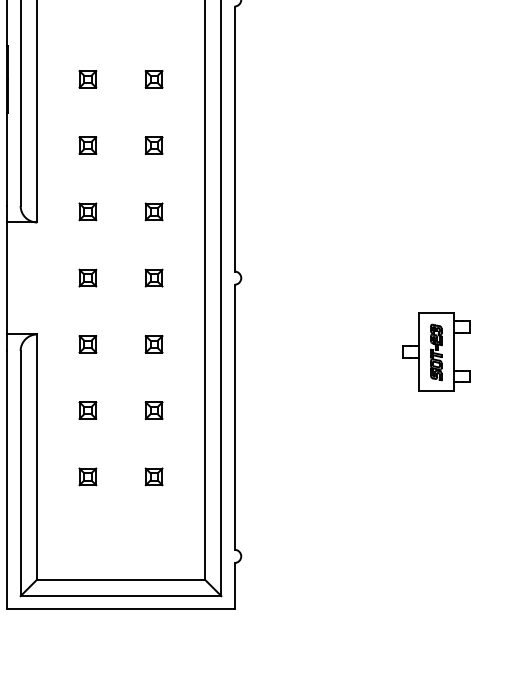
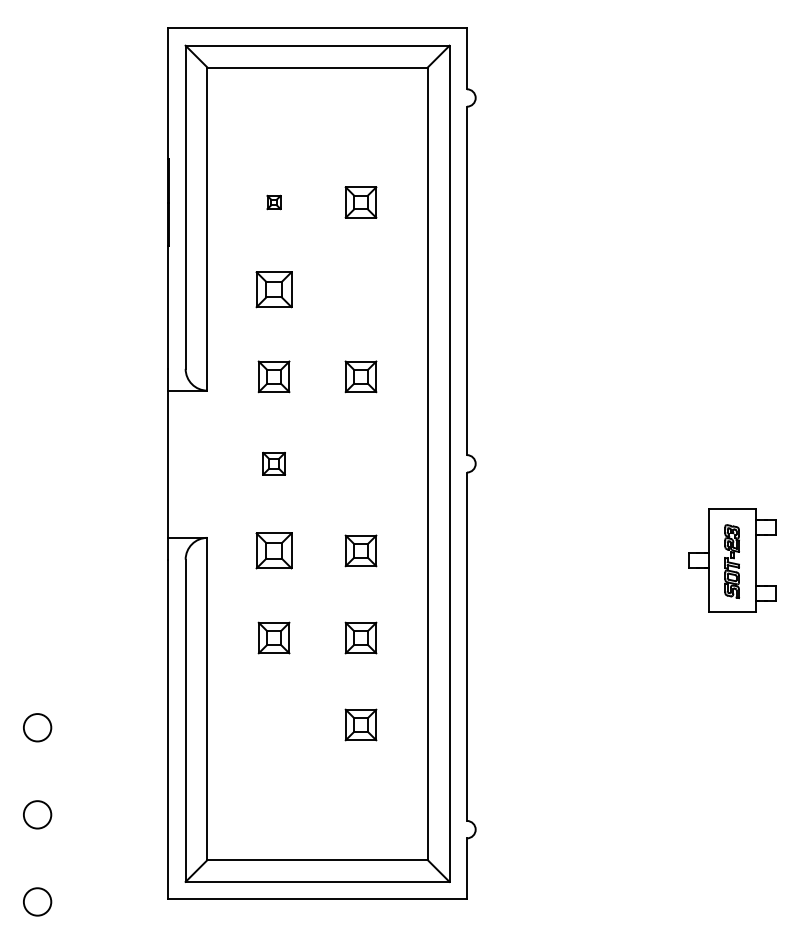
part: (87, 79) -> (273, 202), size x0.6
part: (154, 79) -> (361, 202), size x1.4
part: (87, 145) -> (273, 289), size x1.6
part: (154, 145) -> (361, 289), removed
part: (87, 211) -> (273, 376), size x1.4
part: (154, 211) -> (361, 376), size x1.4
part: (154, 277) -> (361, 463), removed
part: (87, 344) -> (273, 550), size x1.6
part: (154, 344) -> (361, 550), size x1.4
part: (87, 410) -> (273, 637), size x1.4
part: (154, 410) -> (361, 637), size x1.4
part: (87, 477) -> (273, 725), removed
part: (154, 477) -> (361, 725), size x1.4

